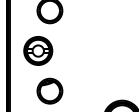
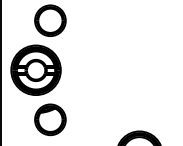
part: (37, 50) -> (35, 69), size x1.43

